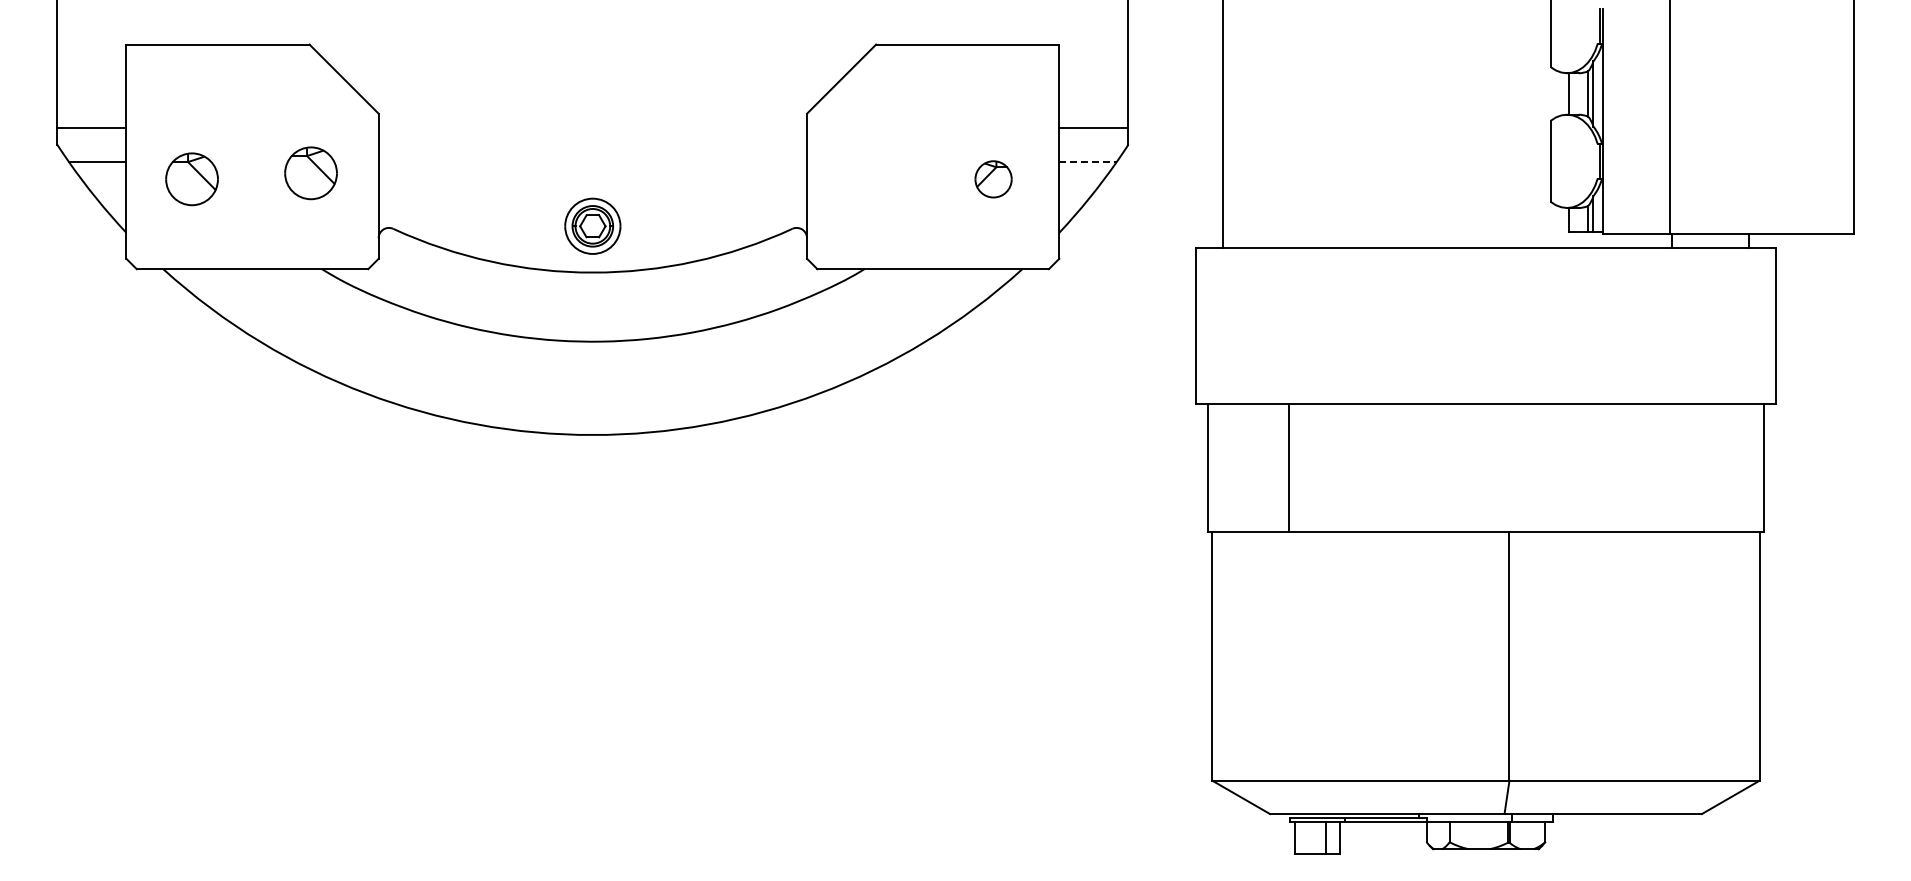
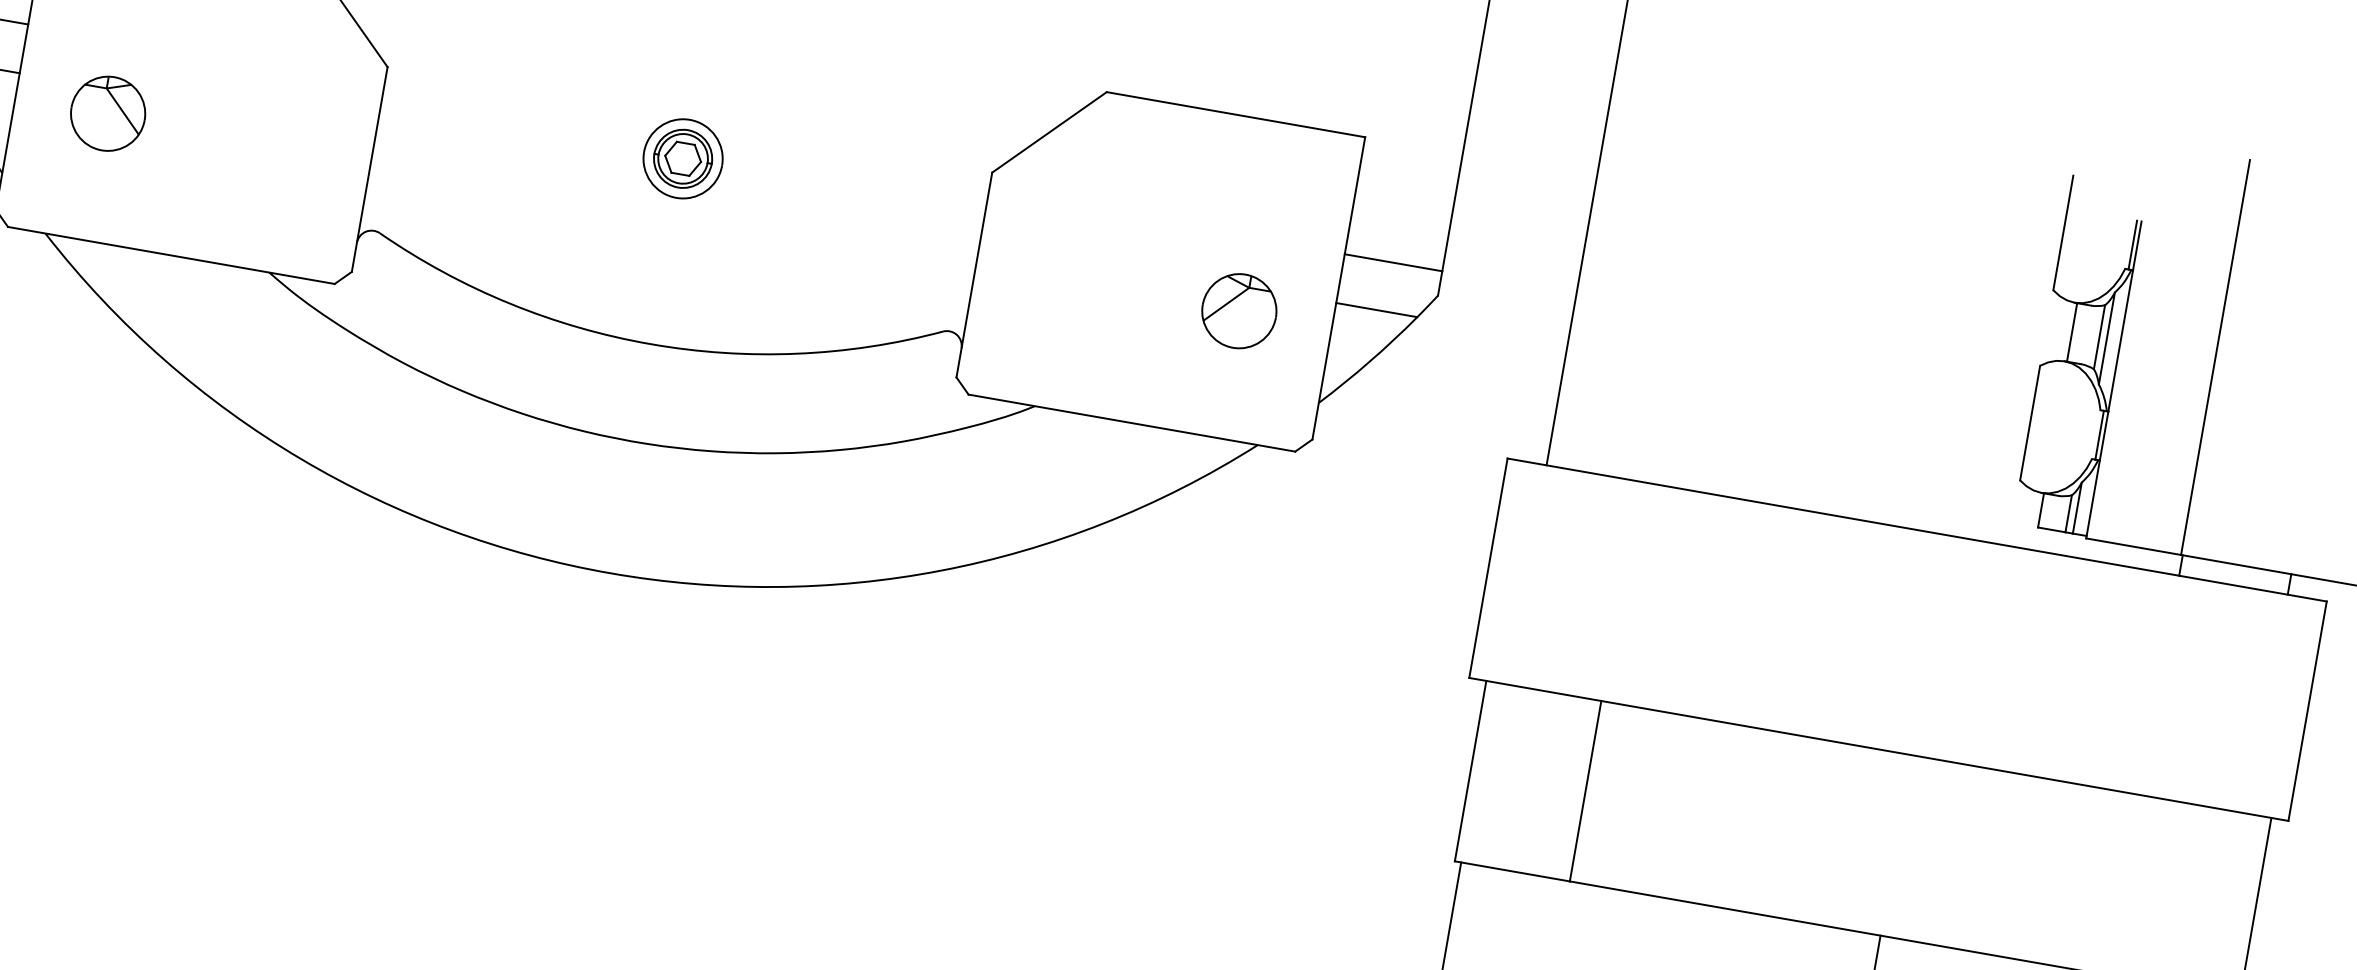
line: (1087, 162) -> (1375, 310), dashed -> solid
part: (310, 173) -> (276, 134), removed
part: (993, 179) -> (1239, 311), size x1.43
part: (592, 225) -> (682, 157), moved

